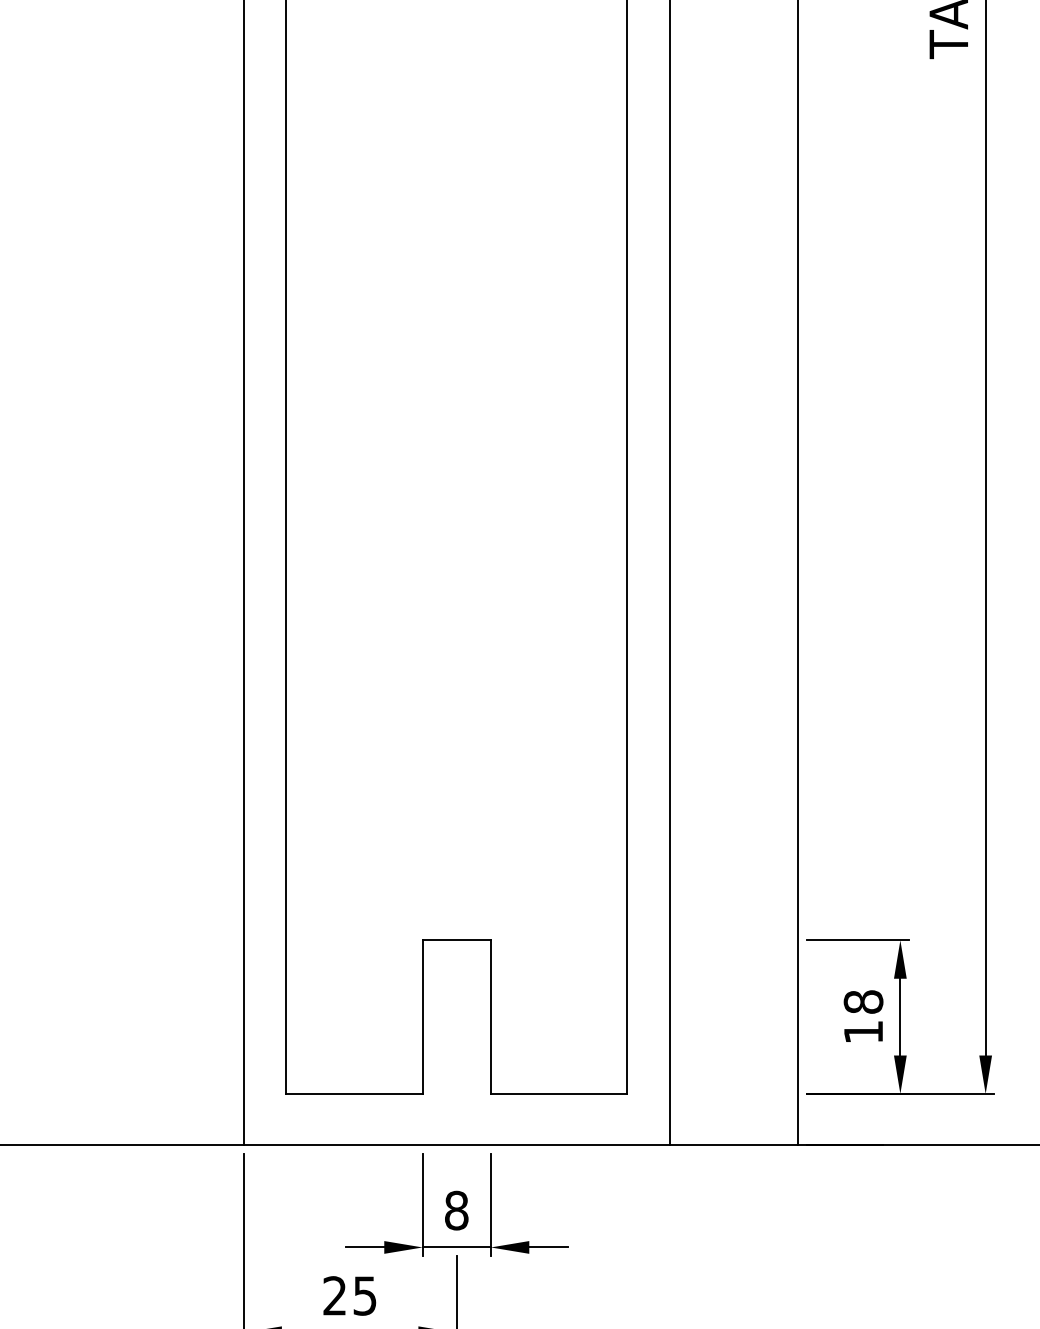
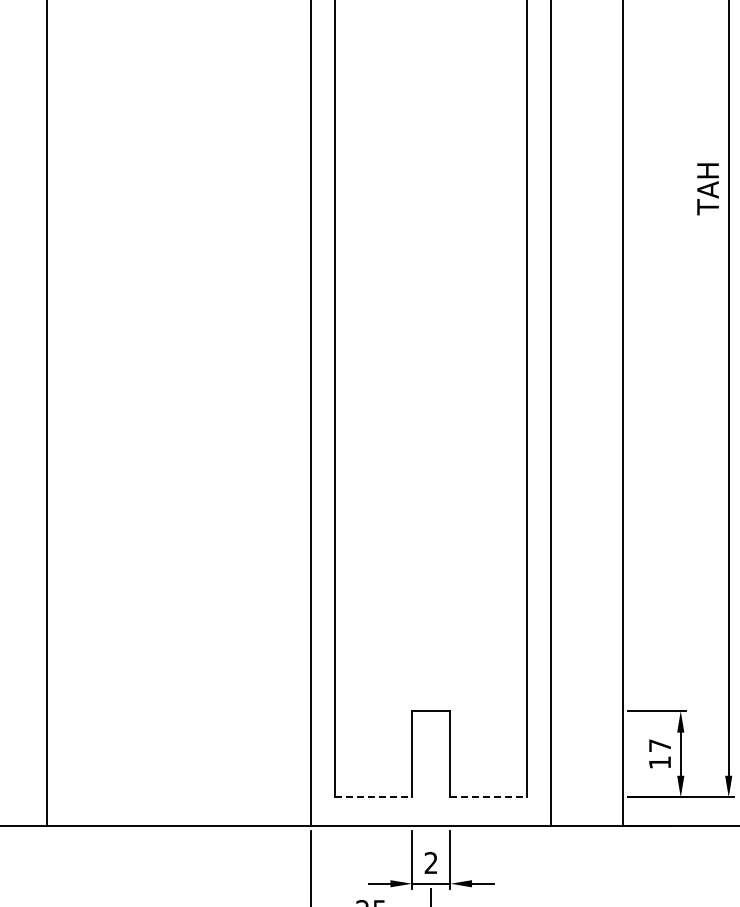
text: (864, 1001) -> (660, 745), 18 -> 17
line: (355, 1094) -> (374, 797), solid -> dashed
line: (560, 1094) -> (489, 797), solid -> dashed
text: (455, 1211) -> (430, 863), 8 -> 2

